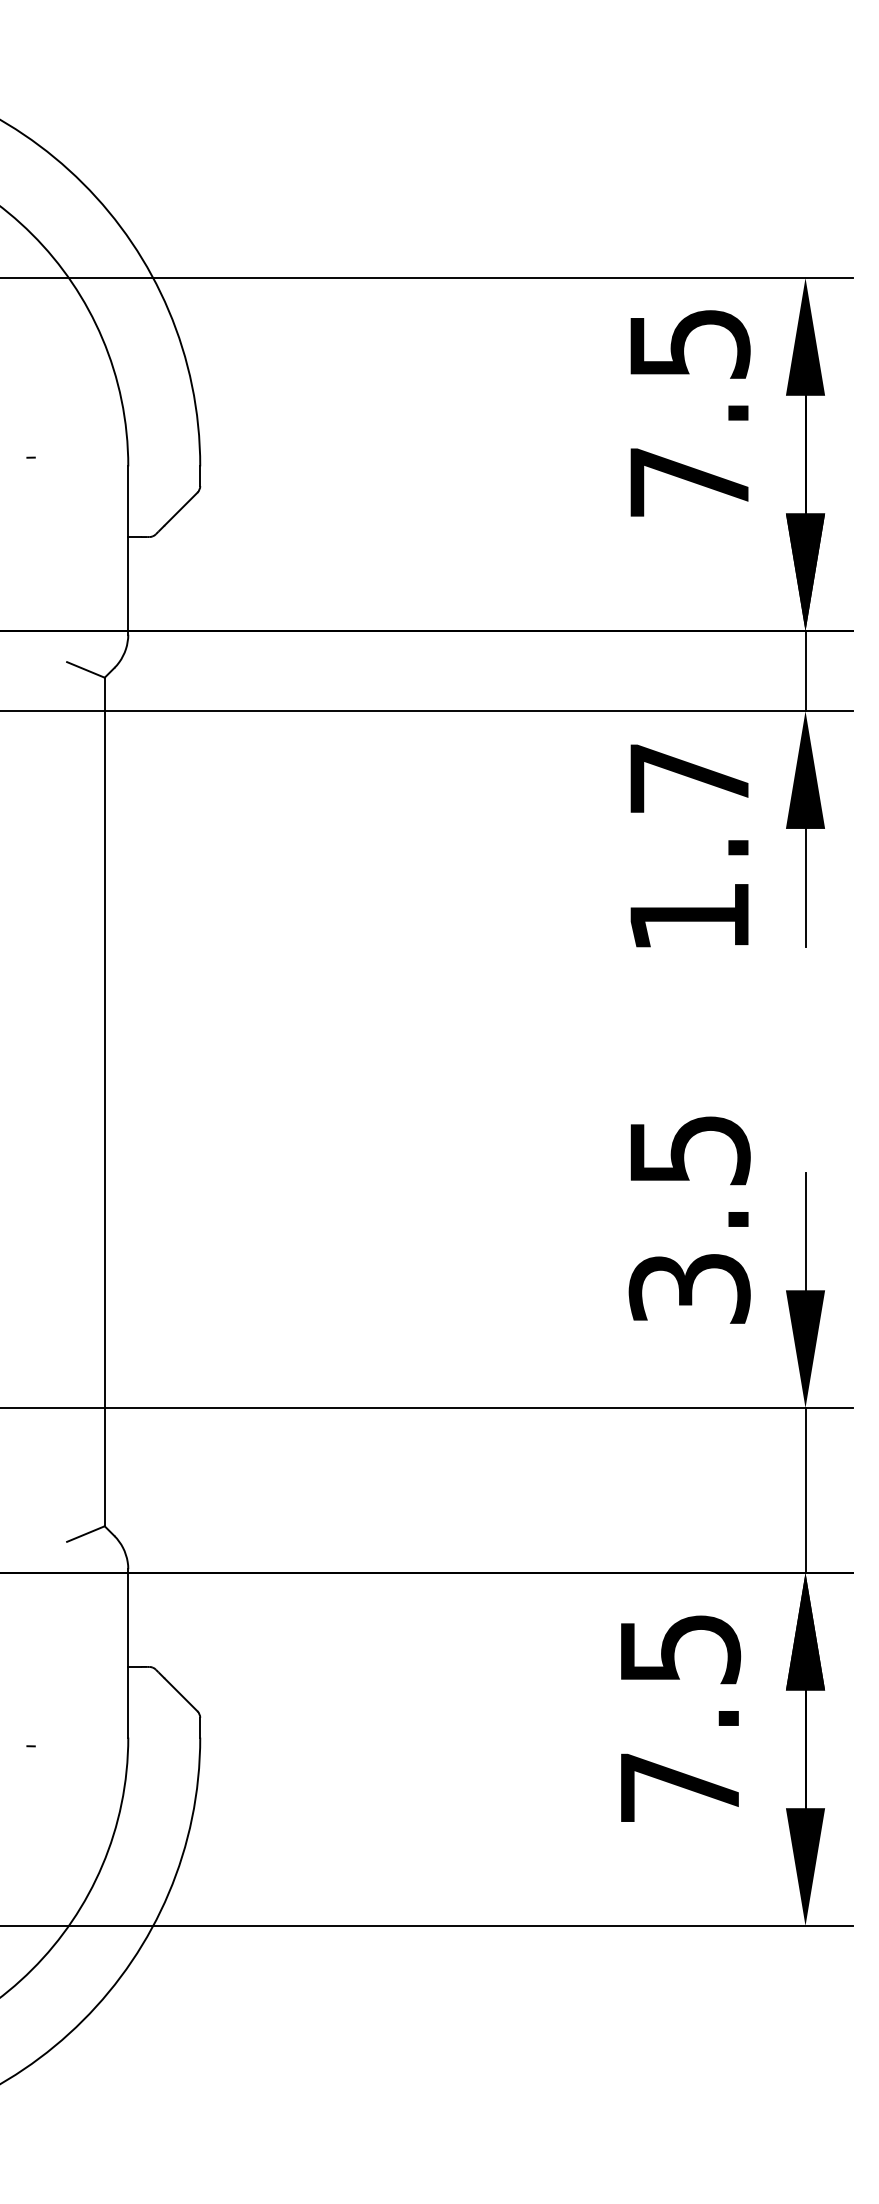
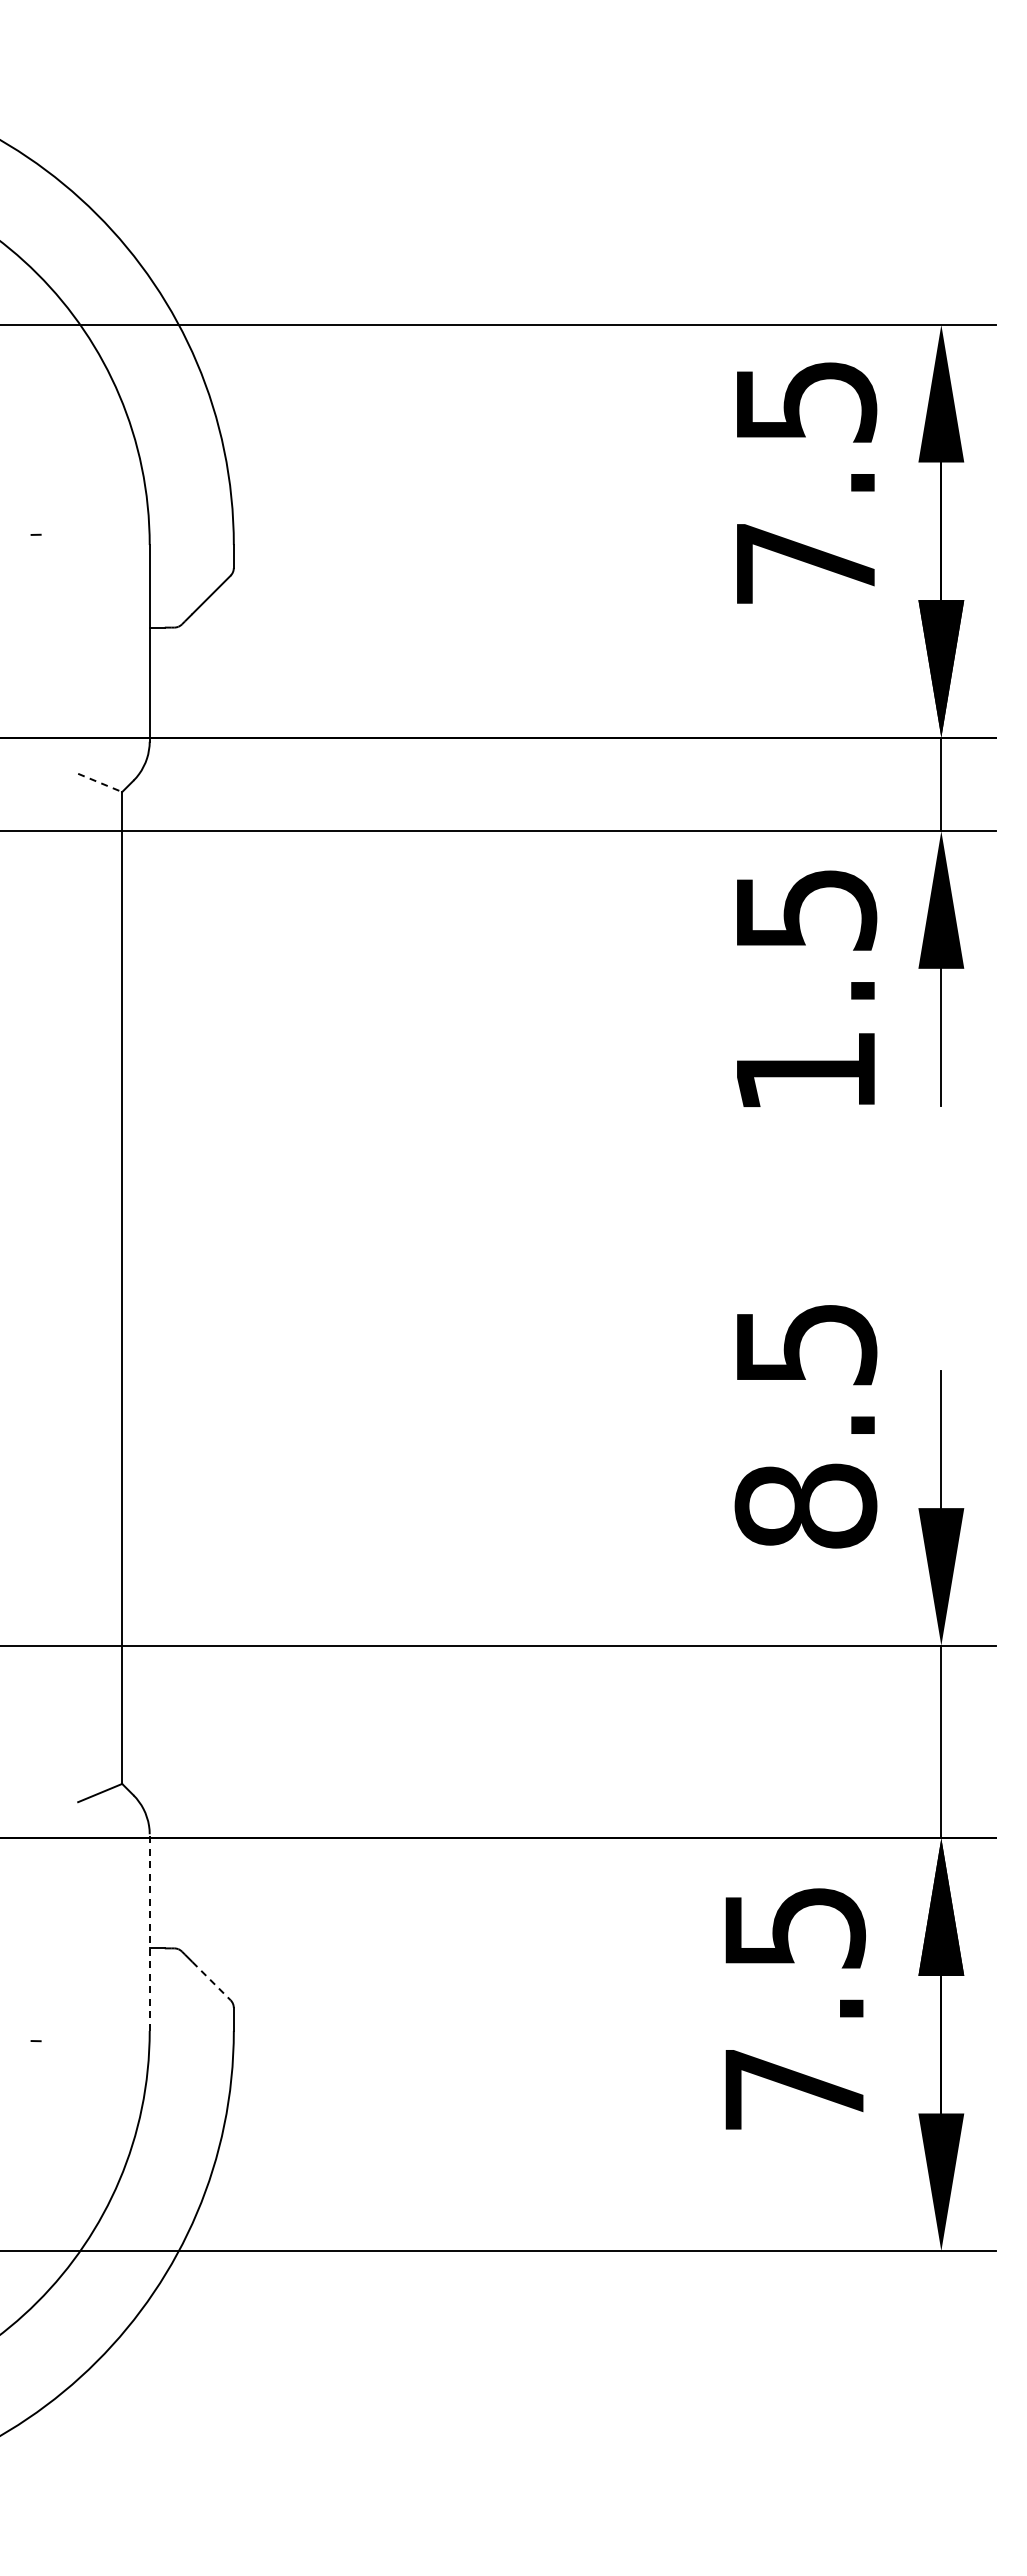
line: (86, 669) -> (100, 782), solid -> dashed
text: (691, 779) -> (807, 910), 1.7 -> 1.5
text: (689, 1288) -> (805, 1505), 3.5 -> 8.5
line: (128, 1653) -> (149, 1932), solid -> dashed
line: (181, 1695) -> (211, 1981), solid -> dashed

